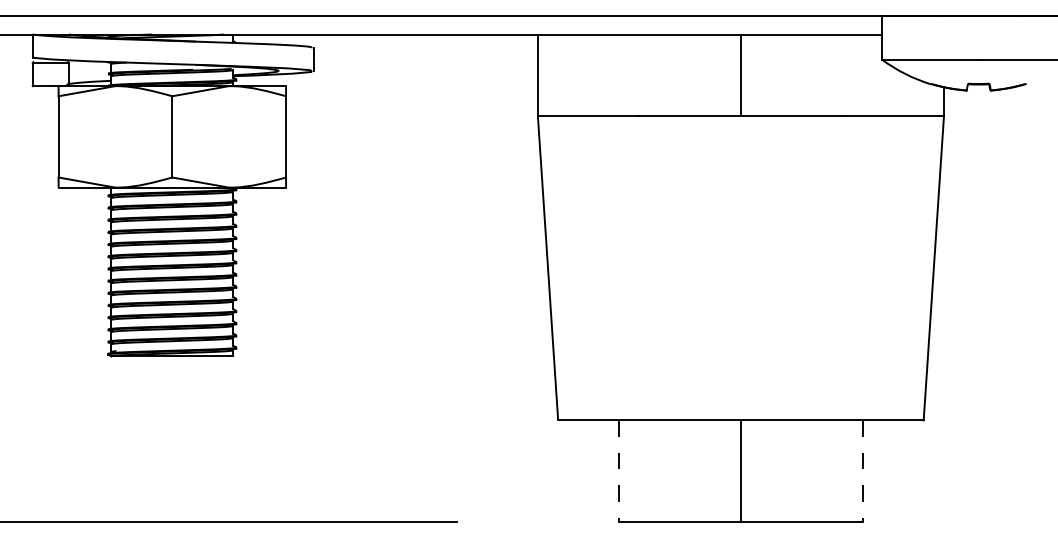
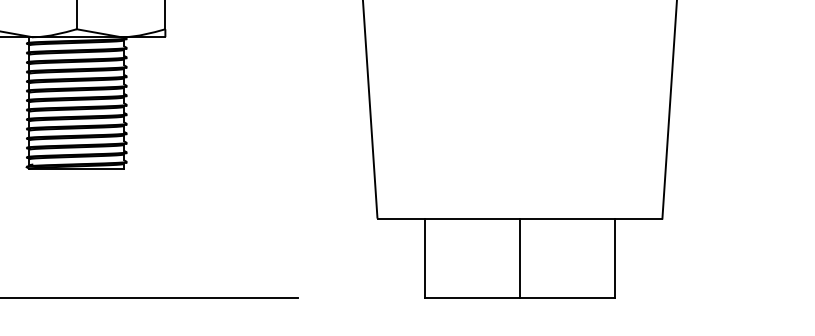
line: (619, 471) -> (425, 258), dashed -> solid
line: (862, 471) -> (614, 258), dashed -> solid

